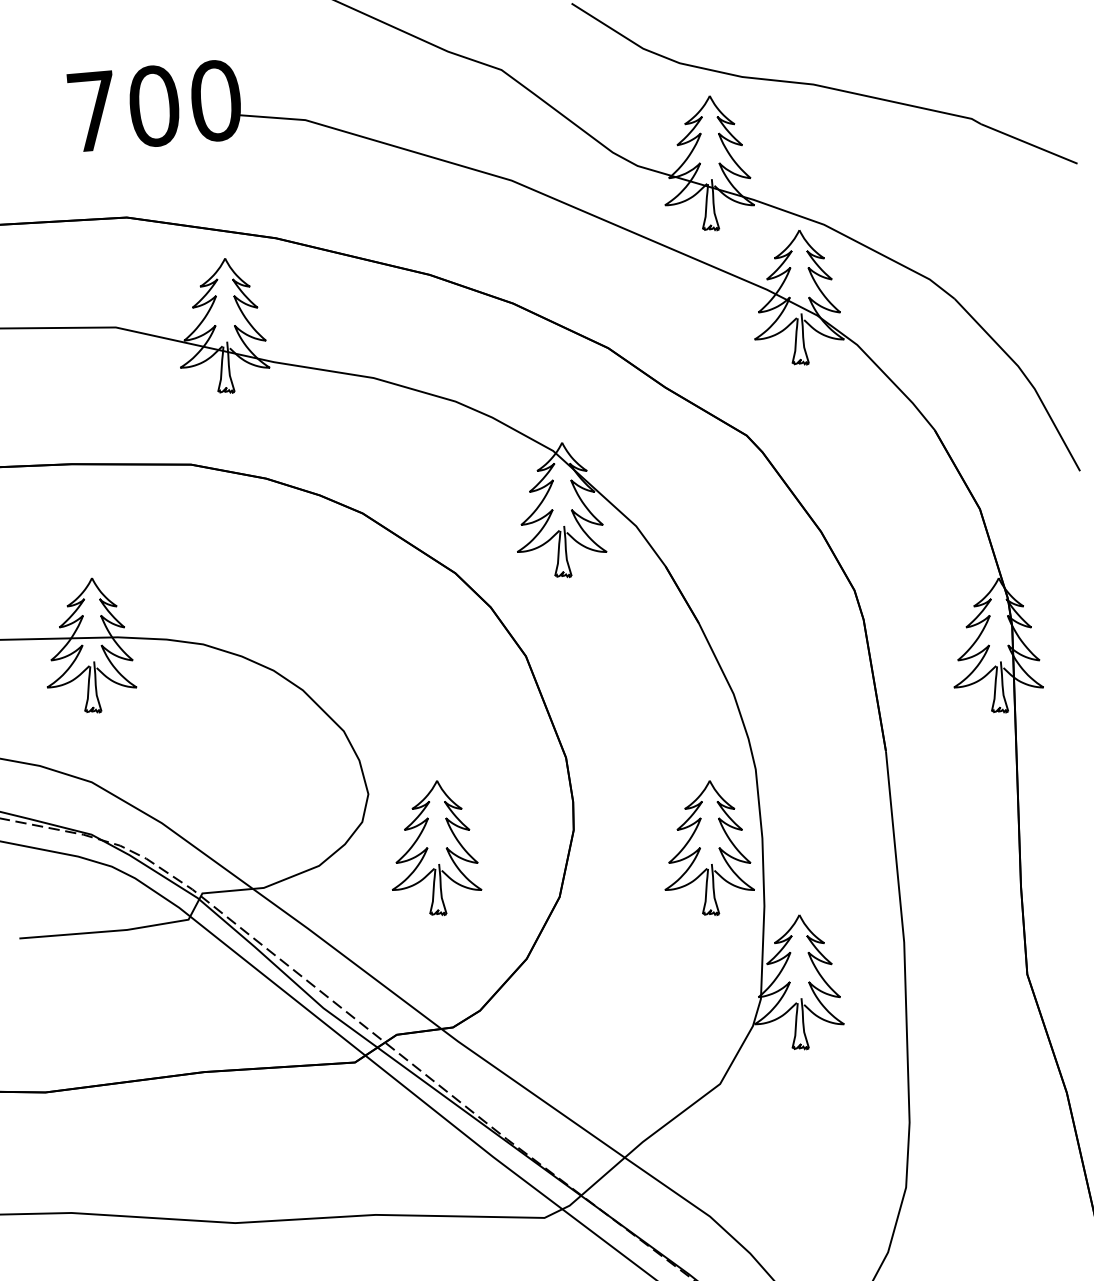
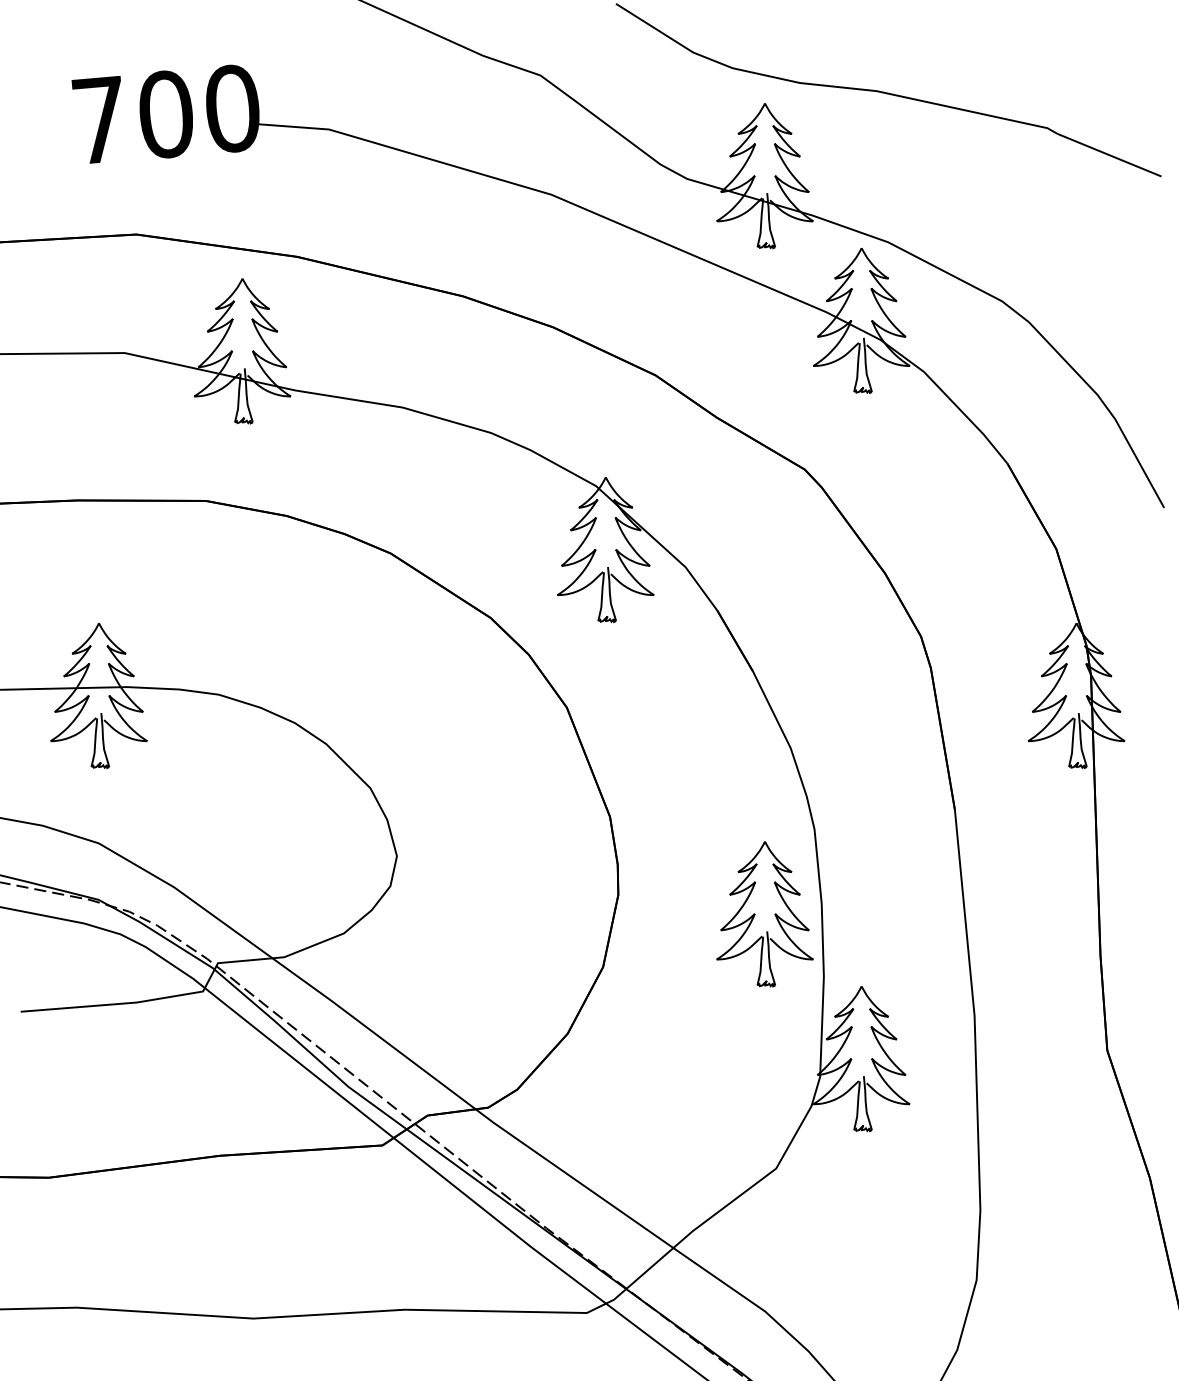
part: (436, 848) -> (470, 914), removed

